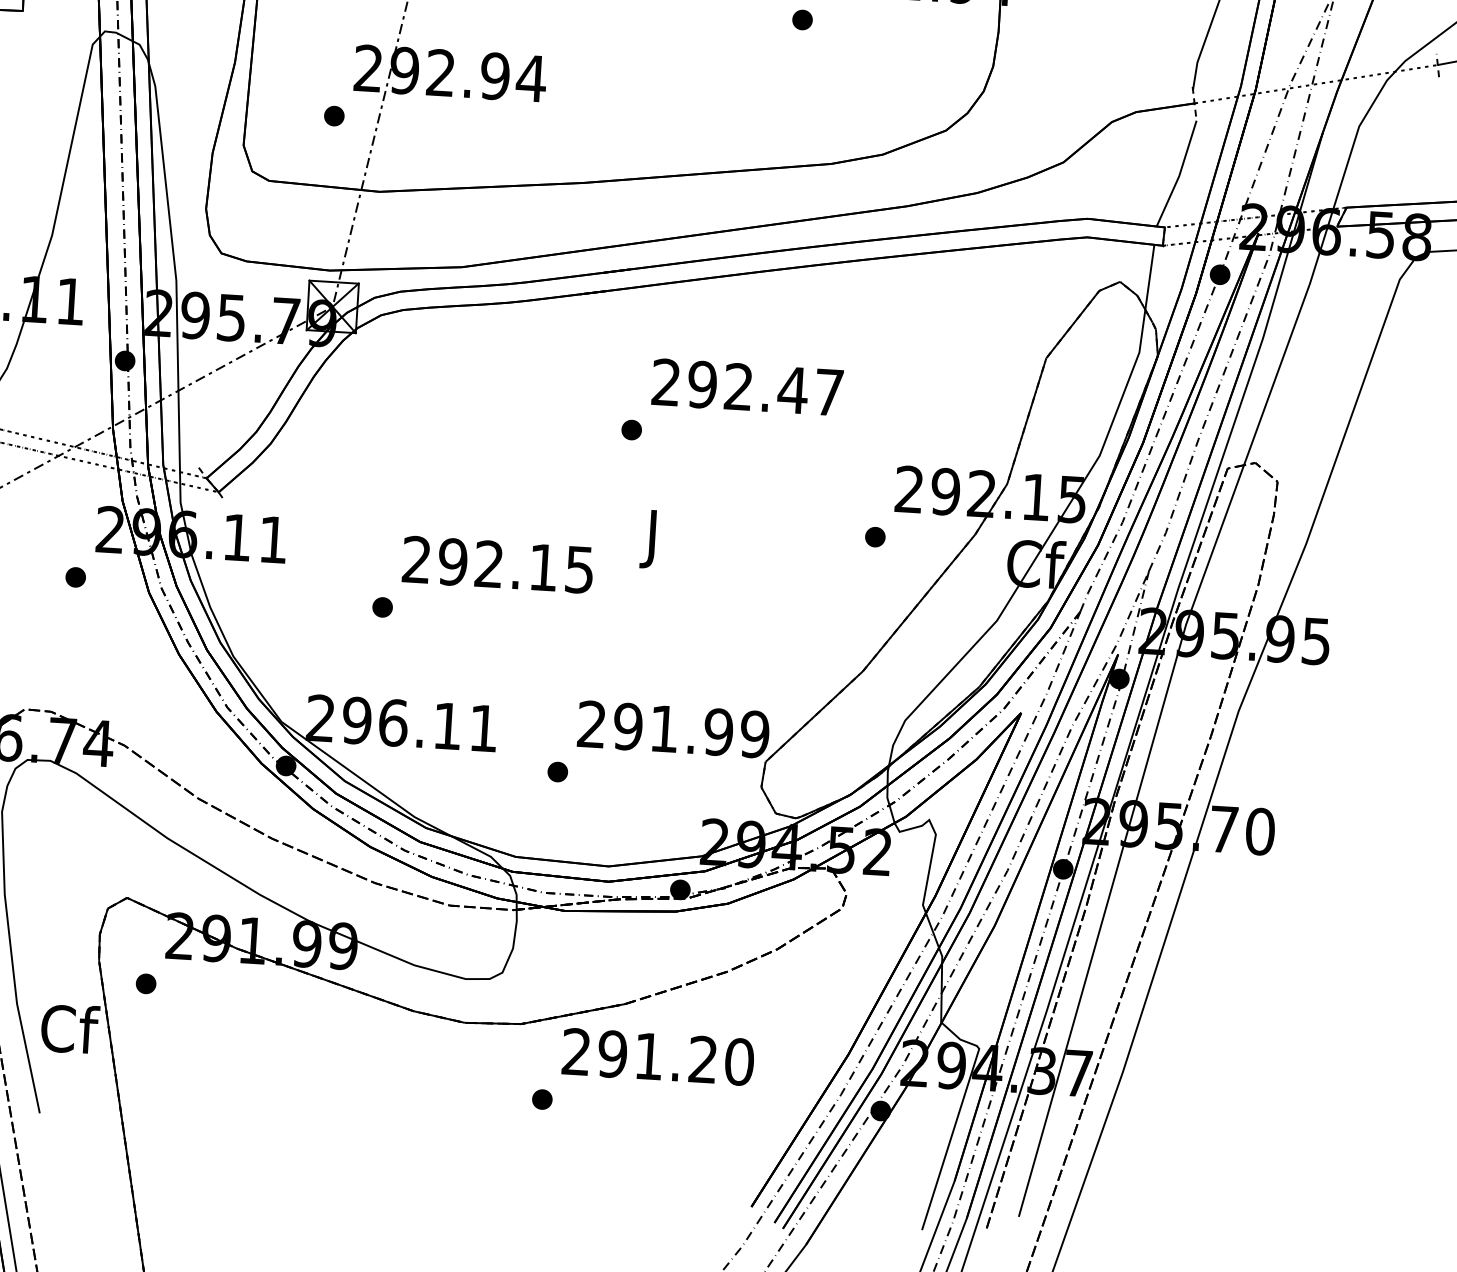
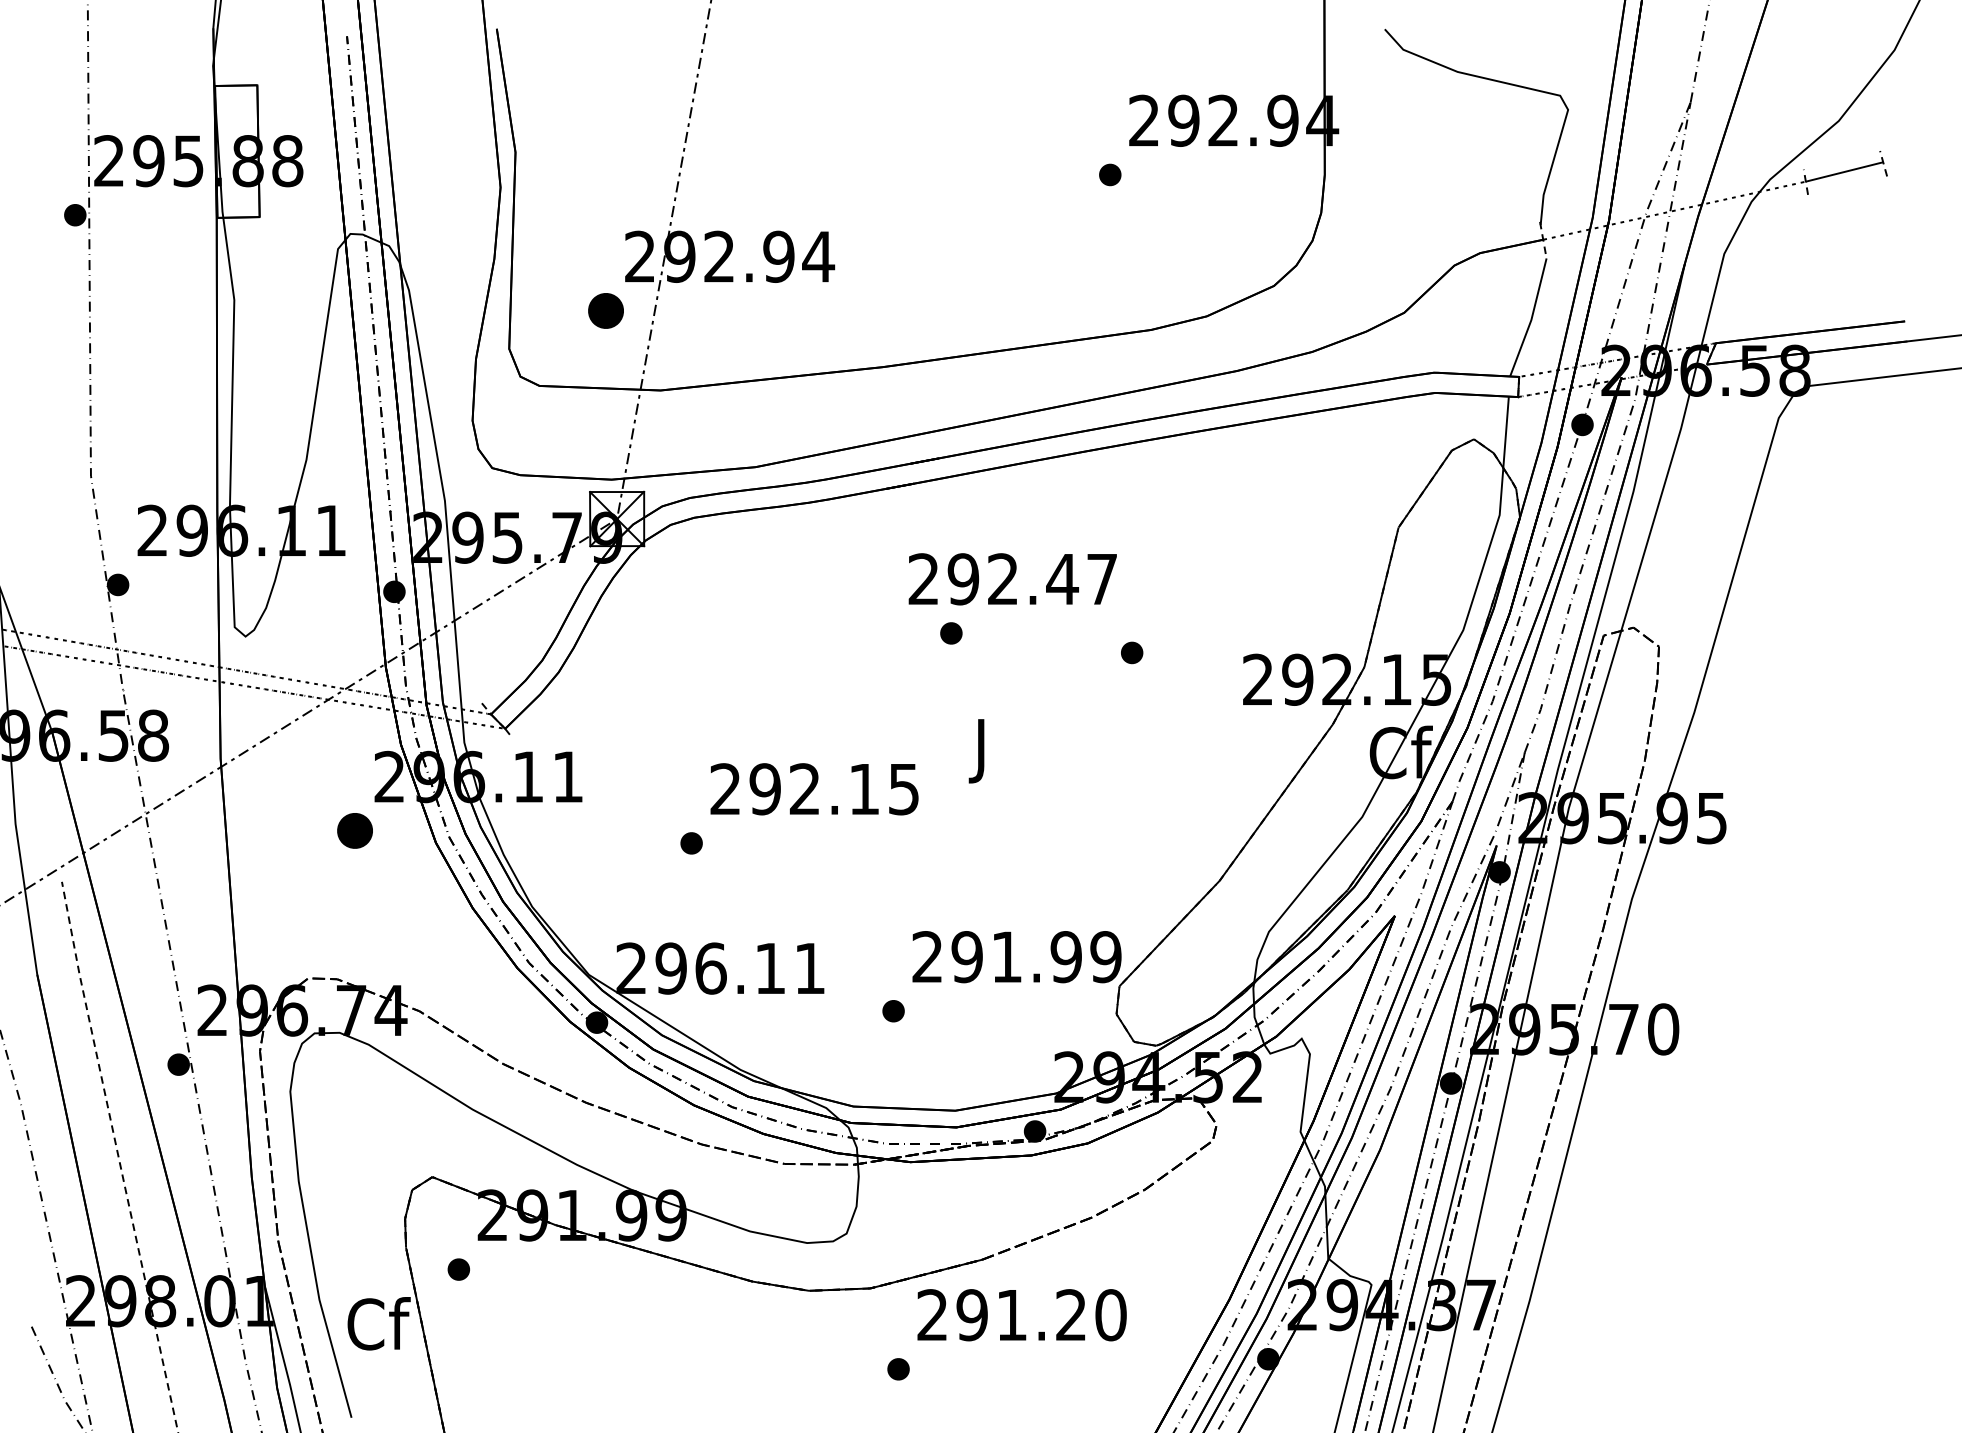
part: (334, 115) -> (606, 310), size x1.6
text: (747, 387) -> (1012, 579), moved
part: (875, 536) -> (1132, 652), moved
part: (75, 577) -> (354, 831), size x1.6

